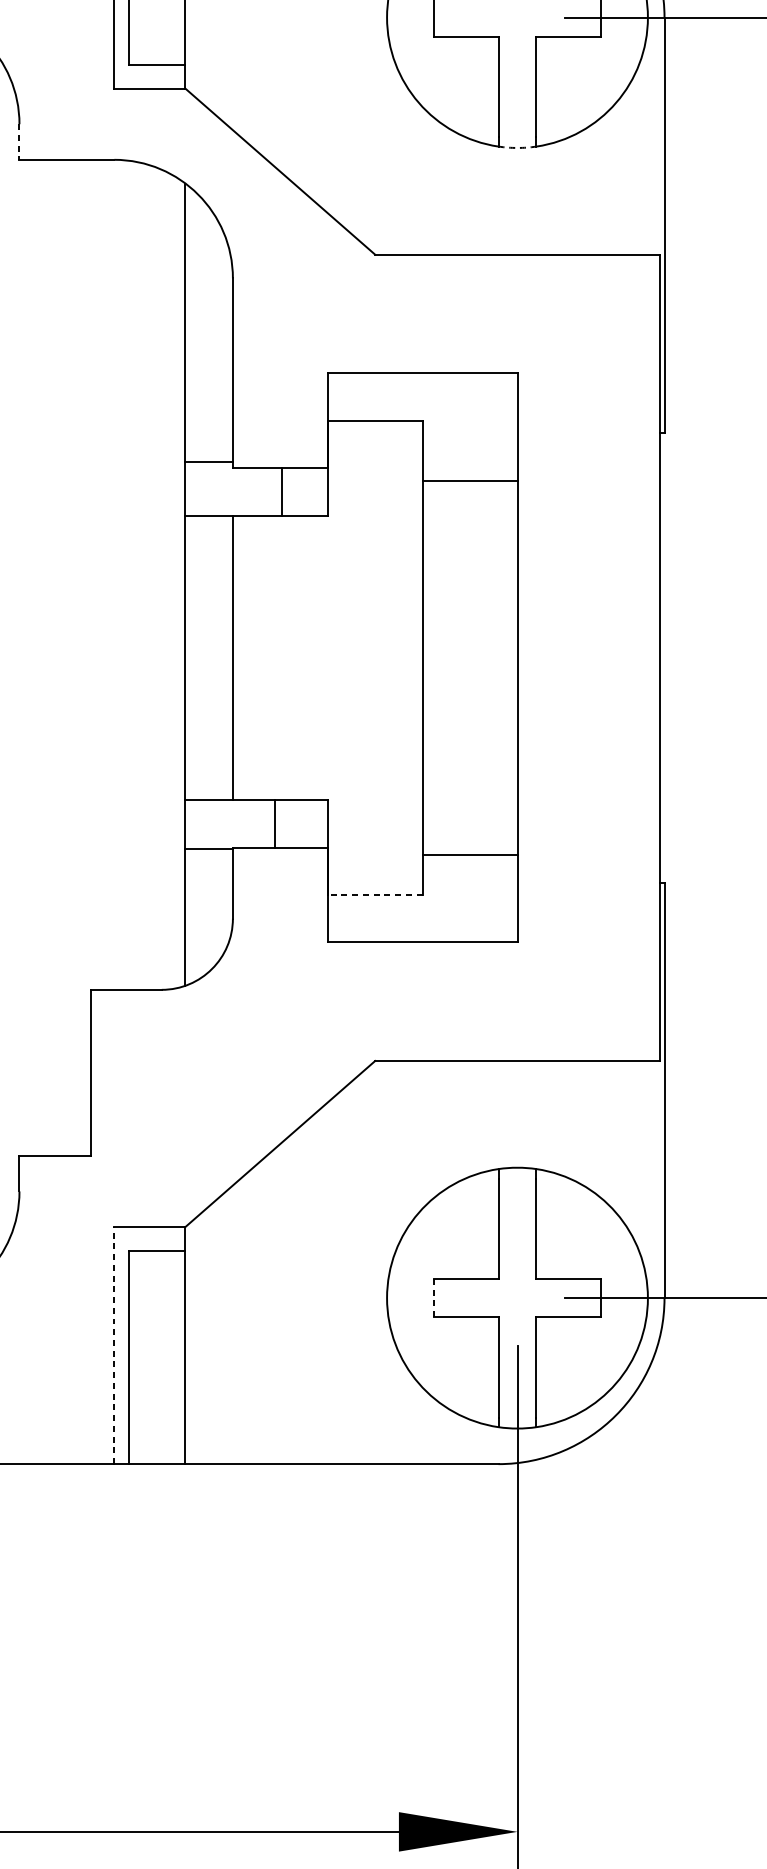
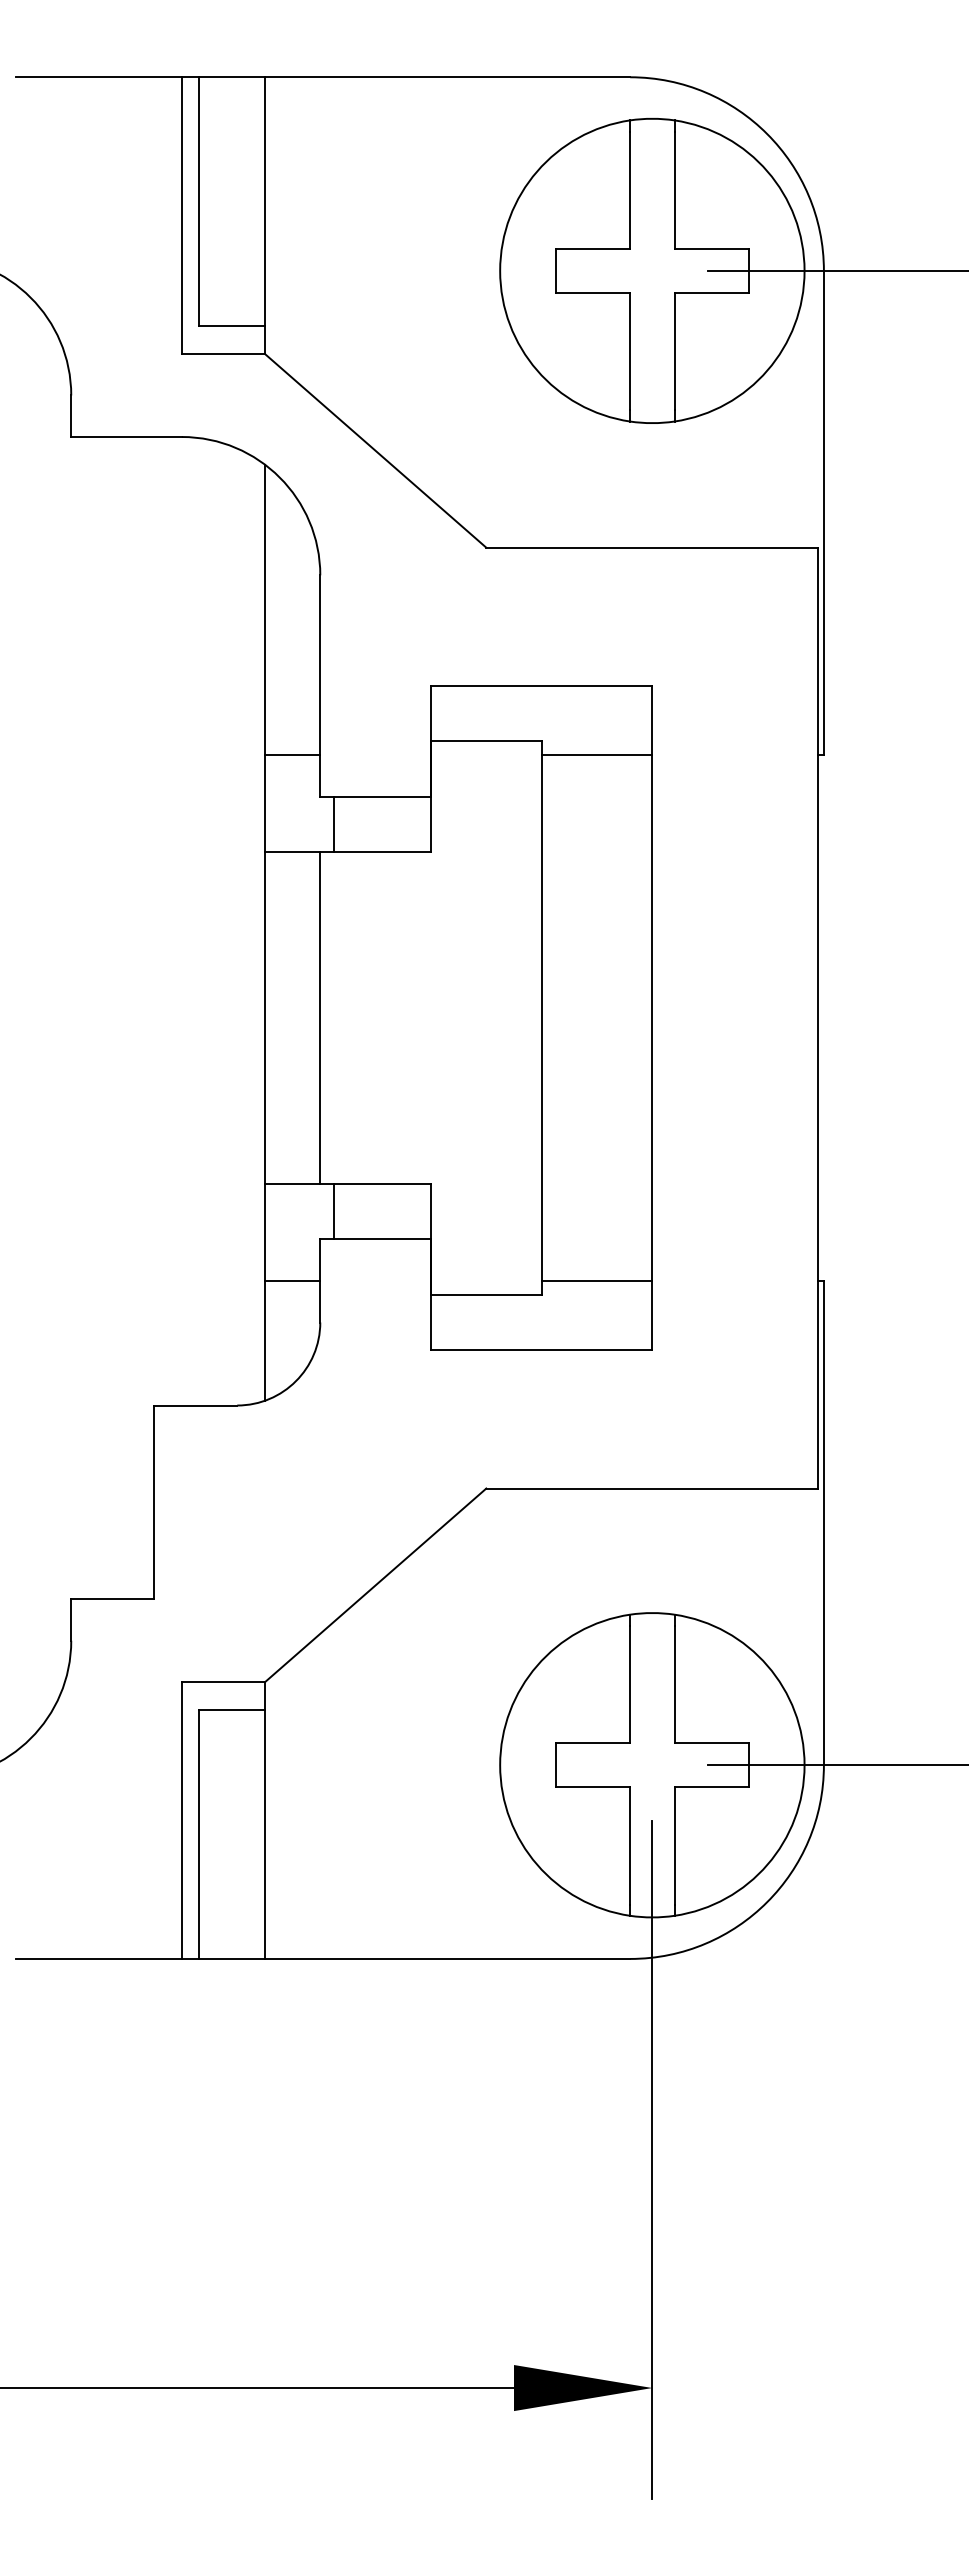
line: (19, 142) -> (71, 416), dashed -> solid
arc: (517, 148) -> (652, 423), dashed -> solid
line: (209, 461) -> (292, 755), moved
line: (469, 480) -> (596, 755), moved
line: (281, 491) -> (334, 824), moved
line: (275, 823) -> (334, 1211), moved
line: (209, 848) -> (292, 1280), moved
line: (469, 854) -> (596, 1280), moved
line: (374, 894) -> (485, 1294), dashed -> solid
line: (434, 1297) -> (555, 1764), dashed -> solid
line: (113, 1345) -> (181, 1820), dashed -> solid

